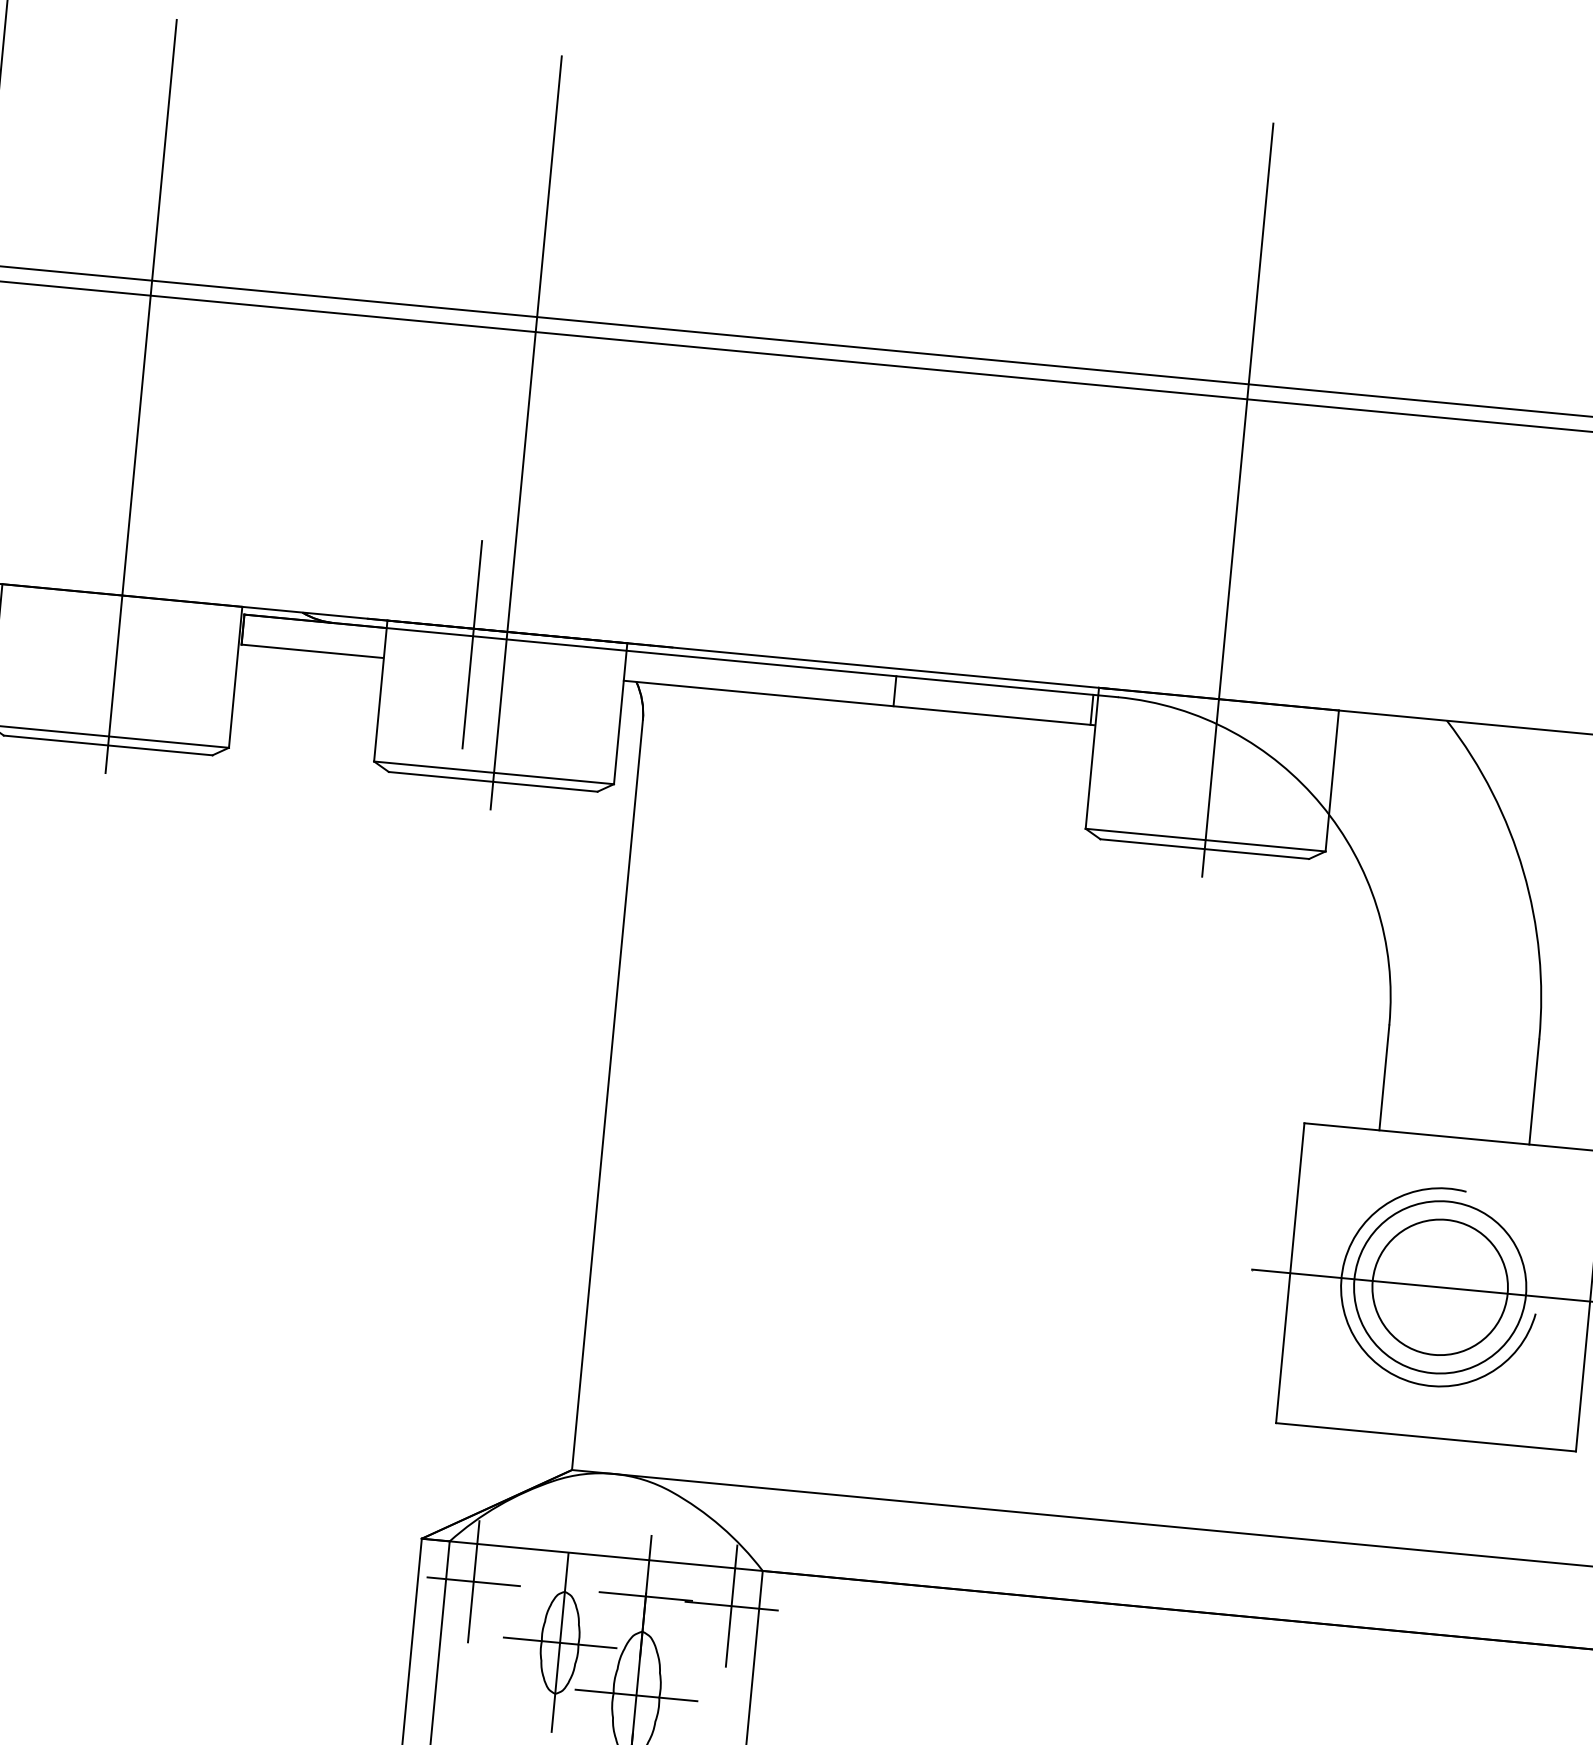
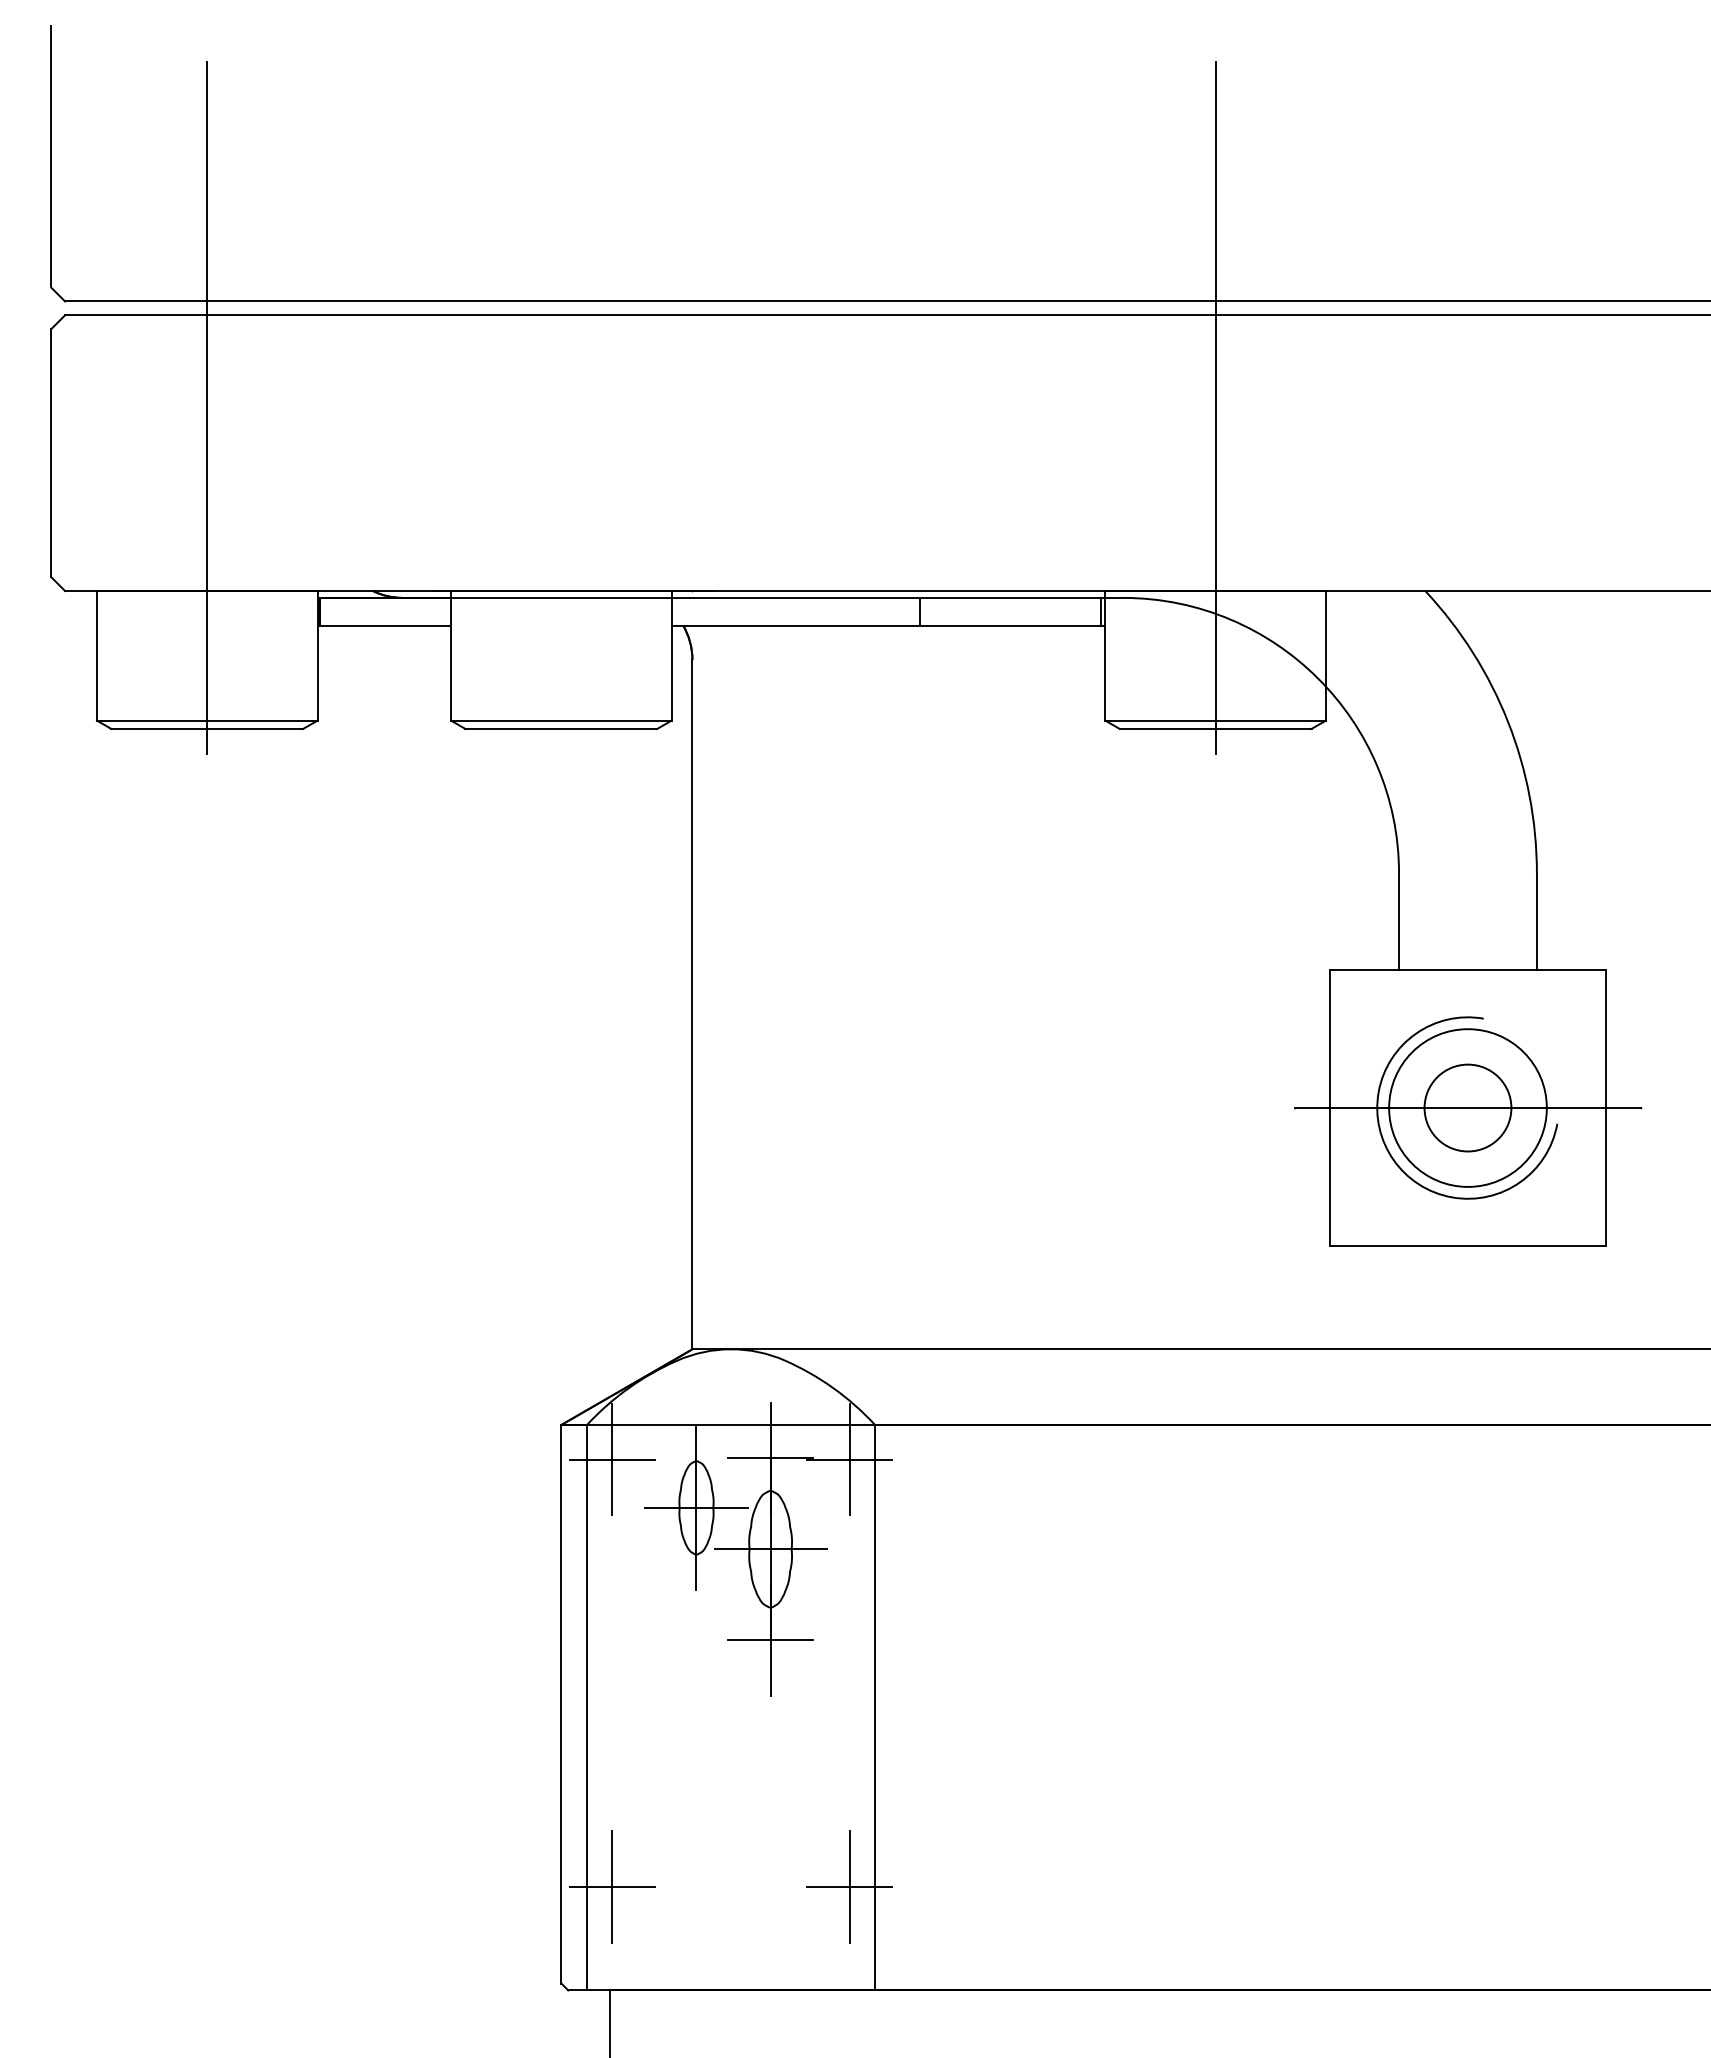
line: (526, 432) -> (561, 407), removed
line: (472, 644) -> (530, 605), removed
circle: (1439, 1287) -> (1467, 1108), size x0.7

